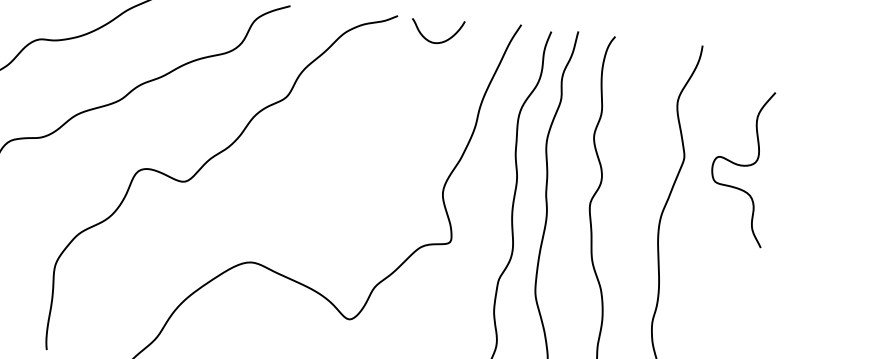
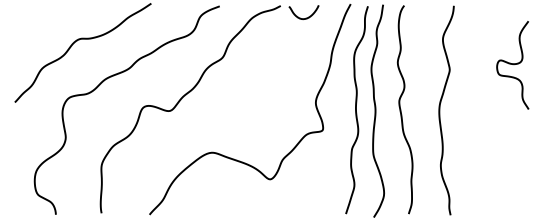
curve: (739, 165) -> (512, 64), moved

